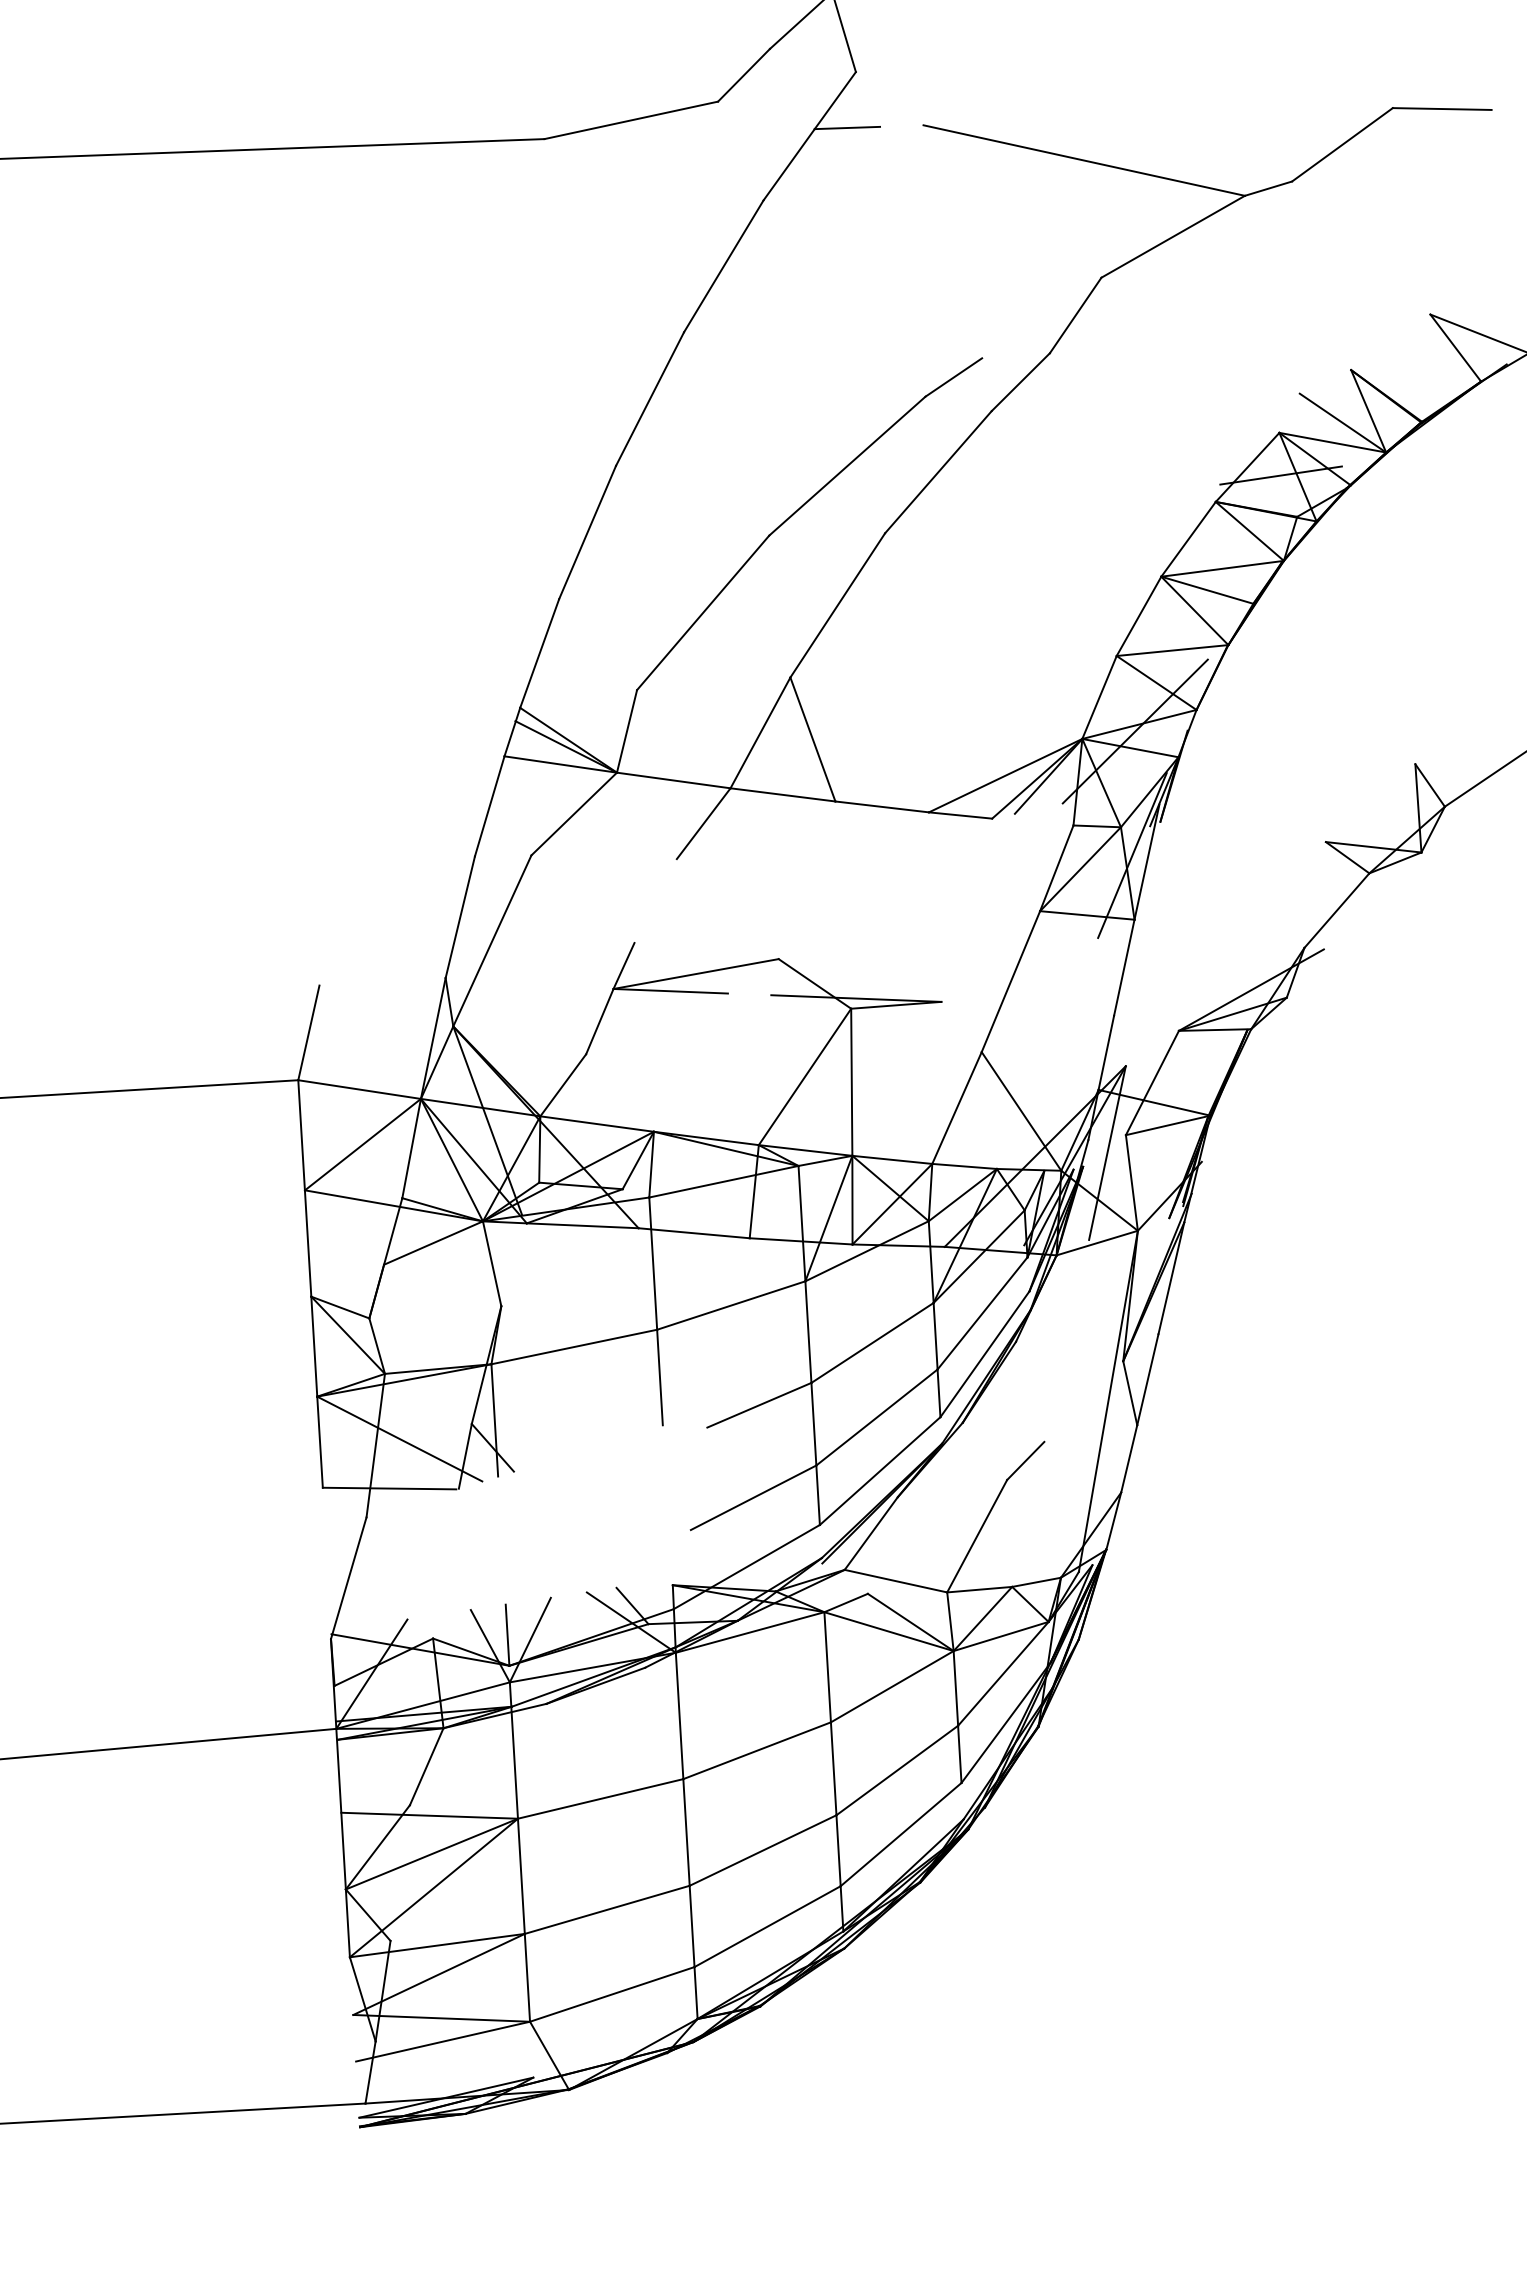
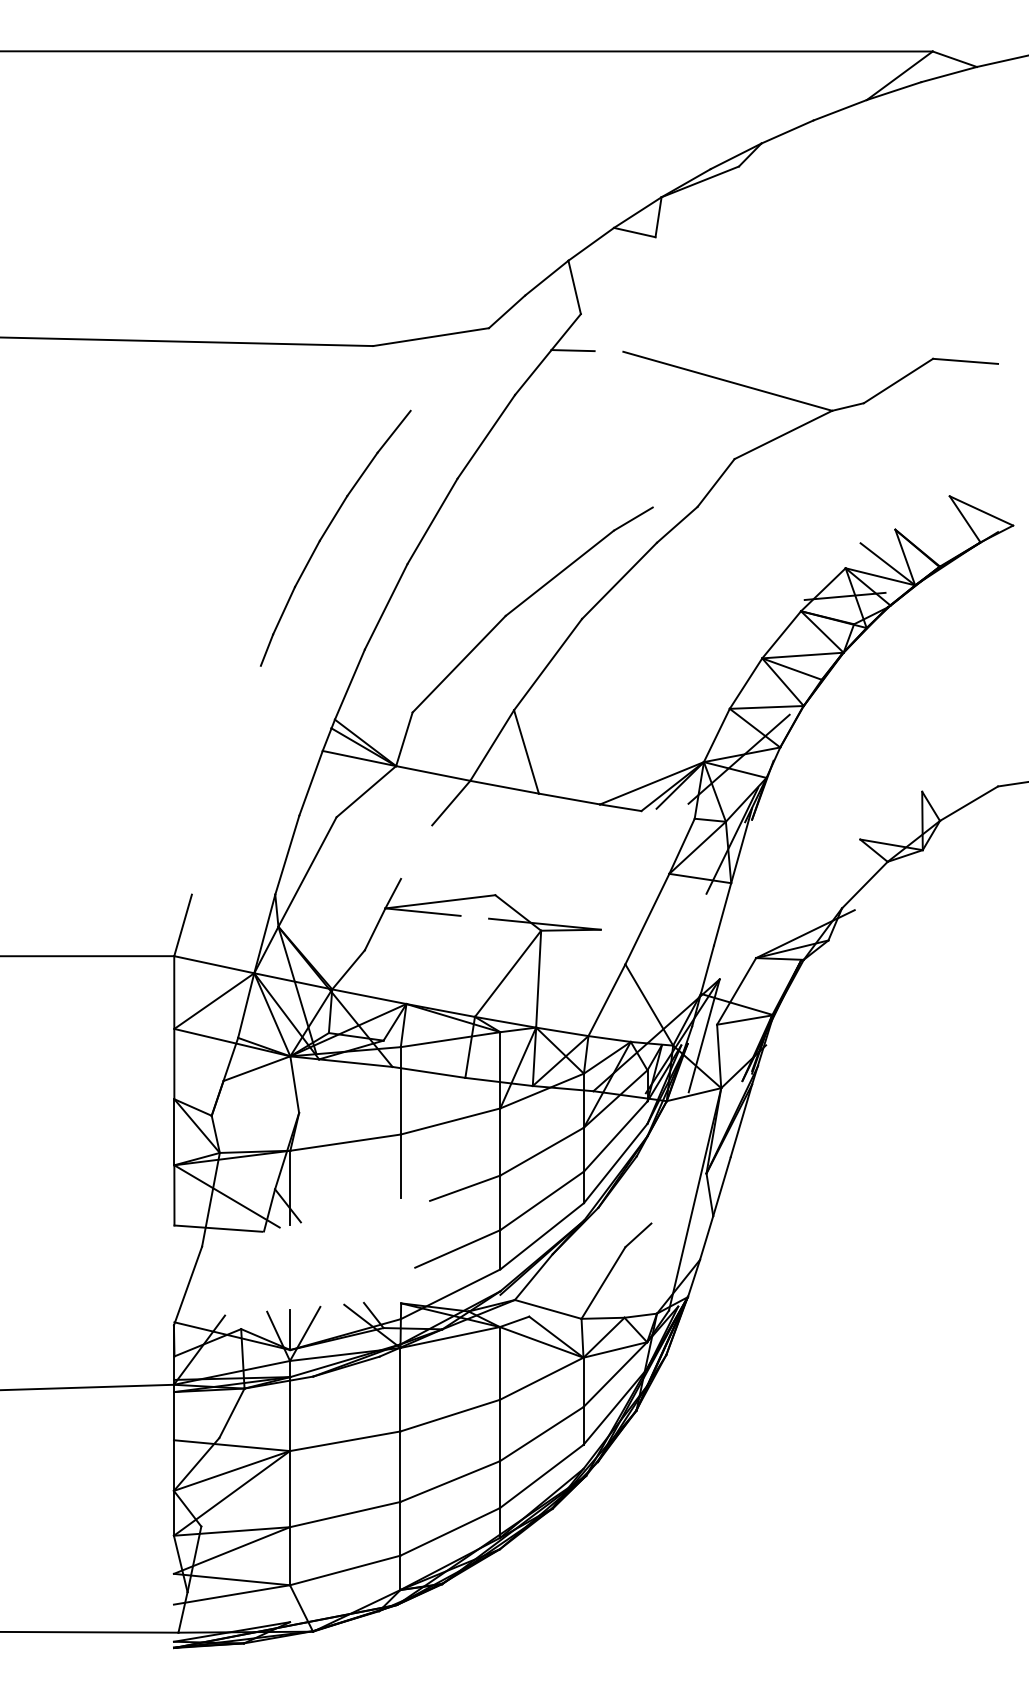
part: (491, 422) -> (327, 530), added

